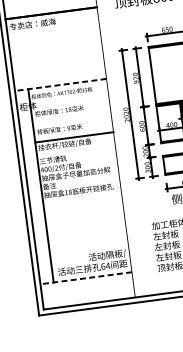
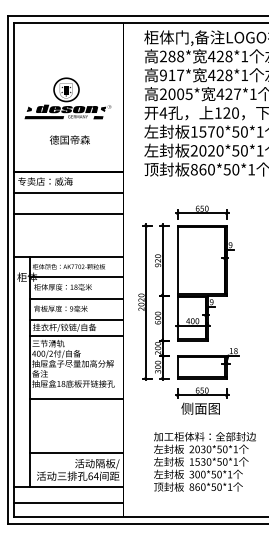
line: (53, 30) -> (68, 192), added
line: (55, 48) -> (68, 213), added
line: (60, 84) -> (68, 256), dashed -> solid
line: (69, 101) -> (76, 277), added
line: (71, 119) -> (76, 299), added
line: (75, 150) -> (76, 335), added
line: (82, 203) -> (76, 399), added
line: (88, 248) -> (76, 452), added
line: (85, 278) -> (68, 487), dashed -> solid
line: (87, 291) -> (68, 503), added

